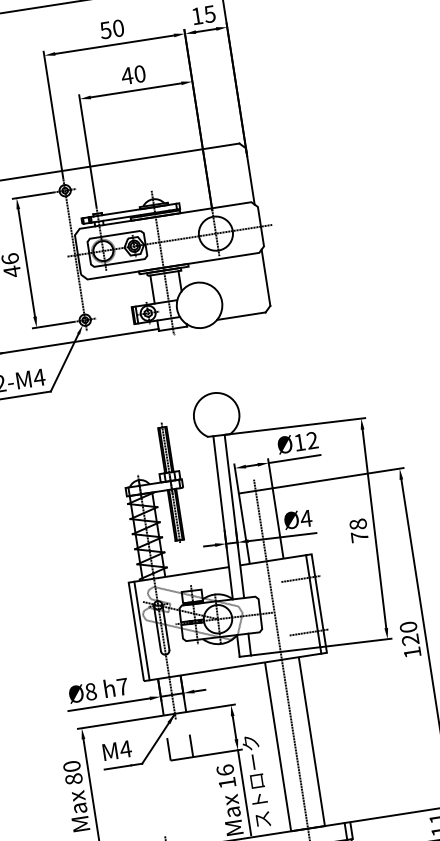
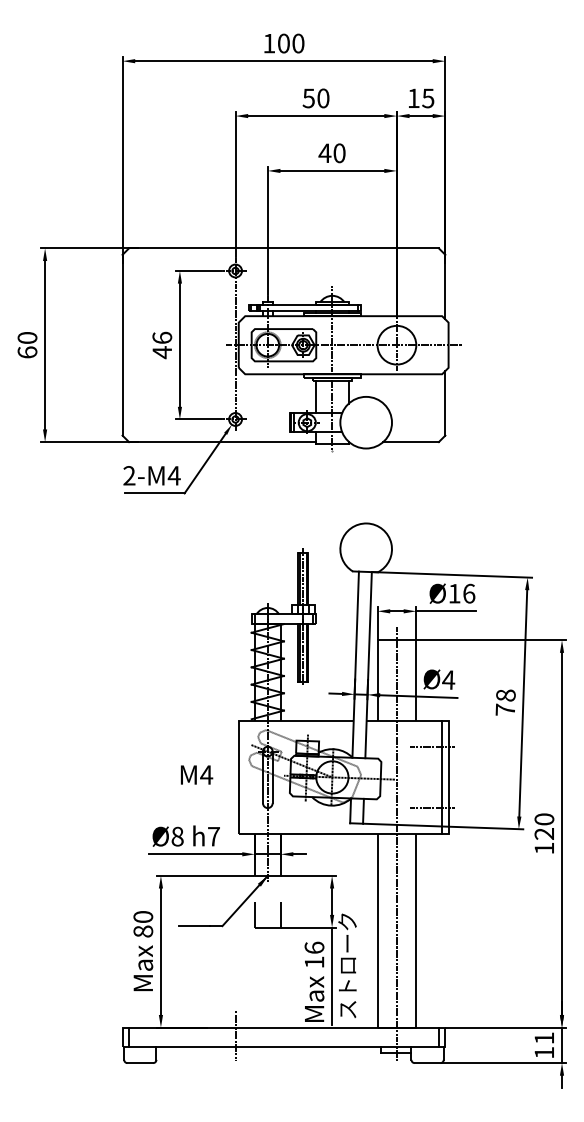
text: (312, 440) -> (469, 593), Ø12 -> Ø16
line: (142, 630) -> (245, 776), removed
text: (117, 750) -> (197, 774), moved

